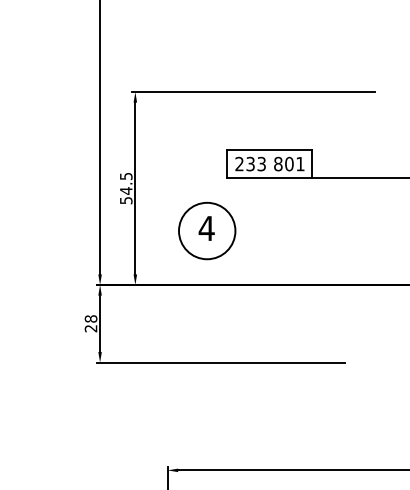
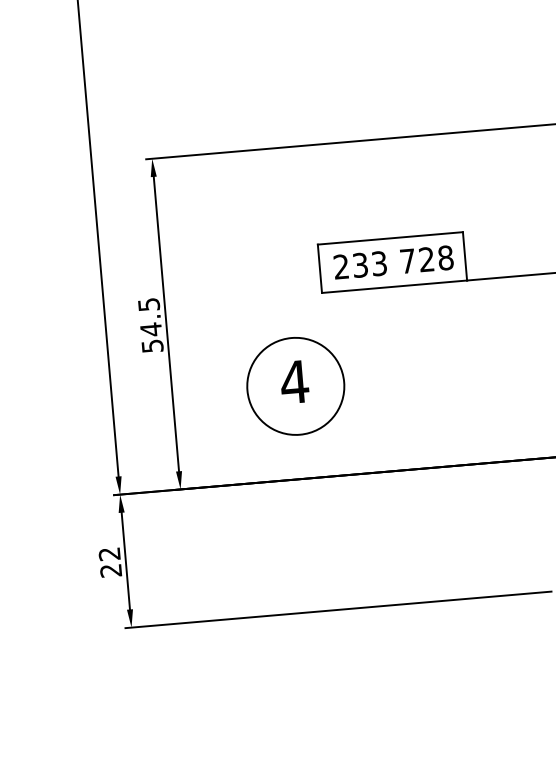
text: (289, 163) -> (426, 258), 801 -> 728
text: (90, 318) -> (108, 553), 28 -> 22

